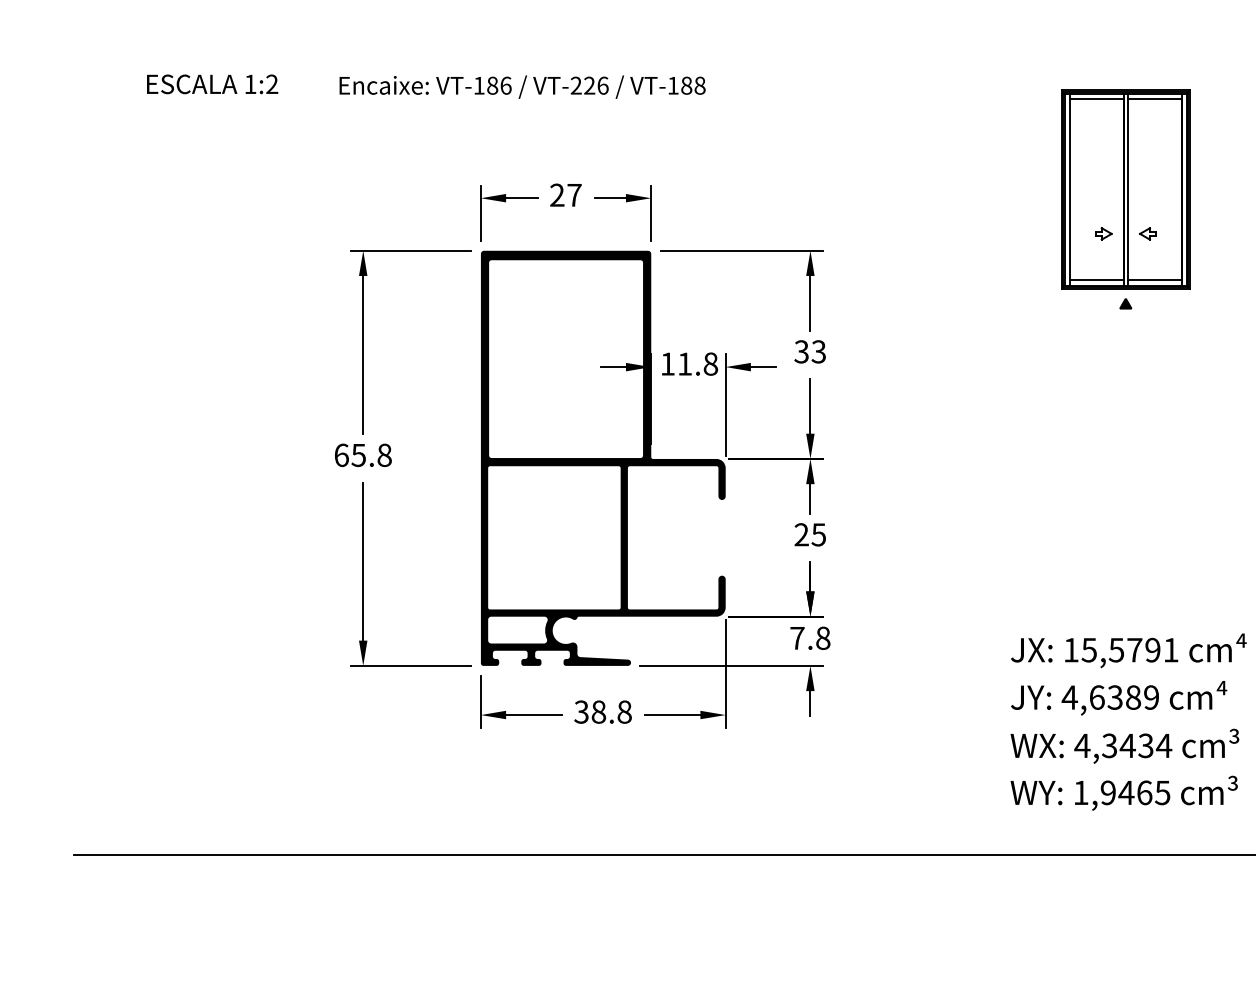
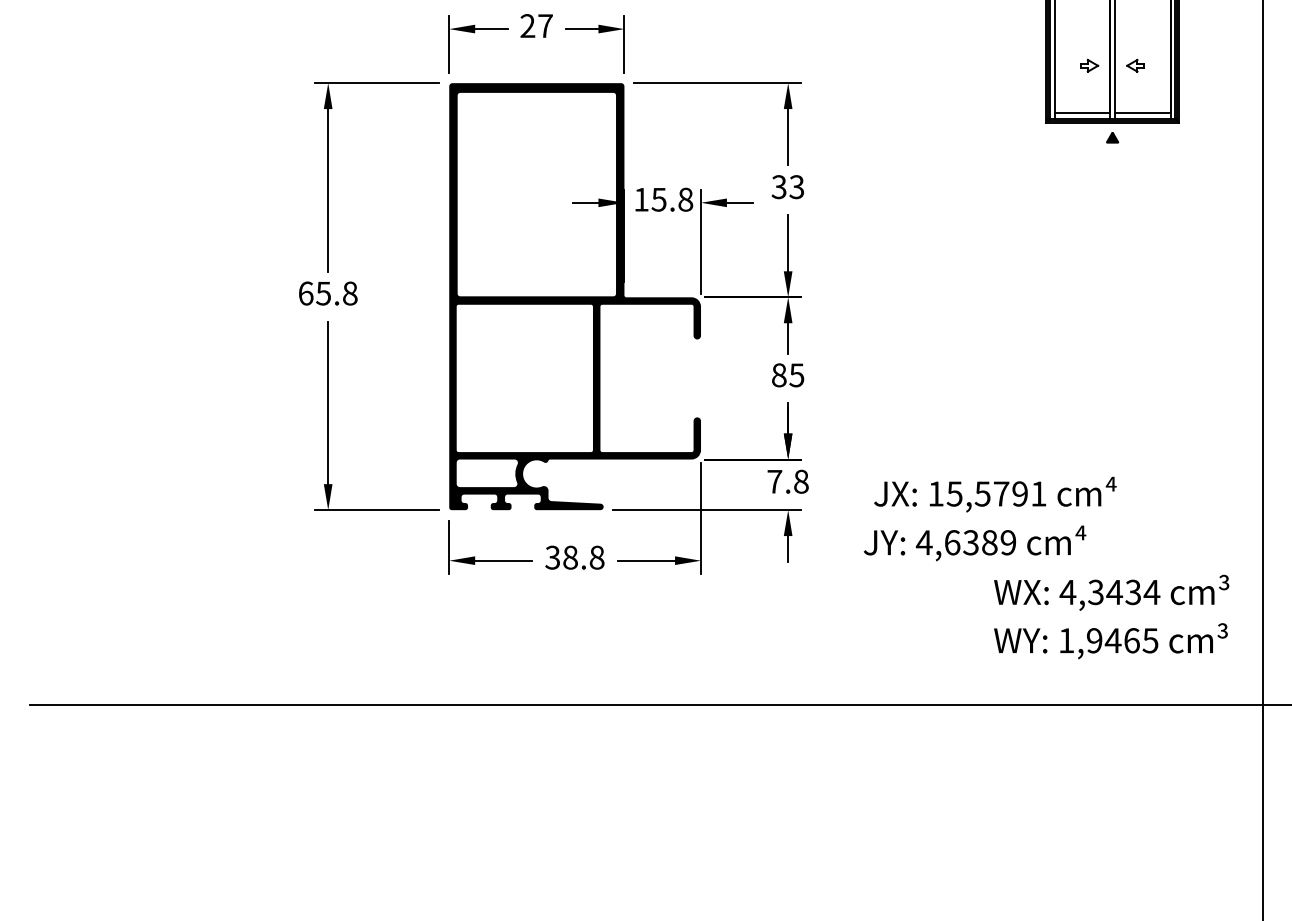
text: (684, 363) -> (658, 199), 11.8 -> 15.8
text: (801, 534) -> (778, 374), 25 -> 85
text: (1128, 650) -> (995, 494), moved
text: (1119, 698) -> (975, 543), moved

